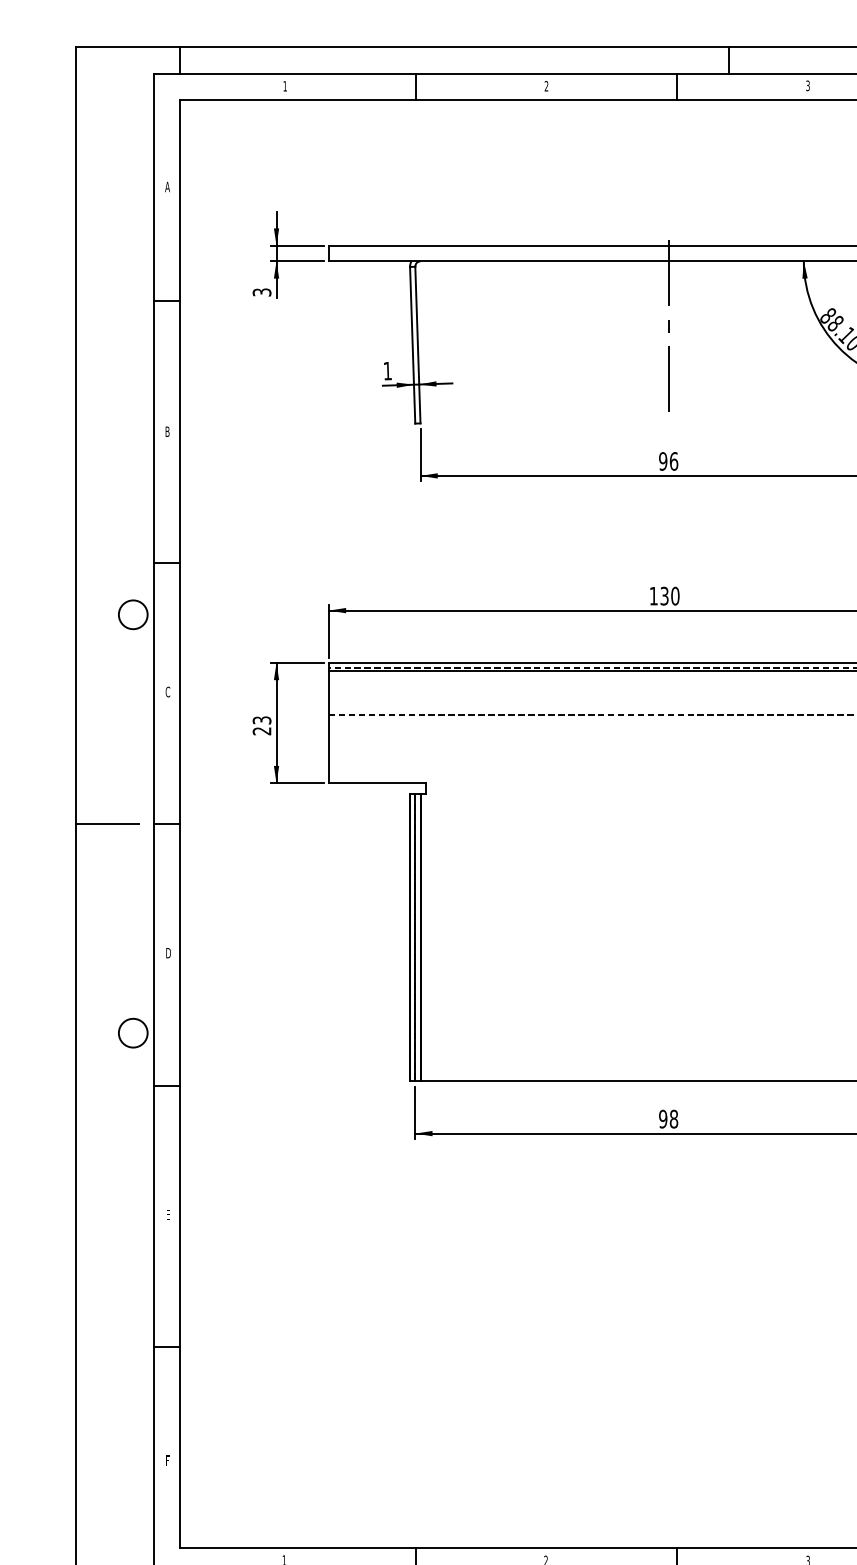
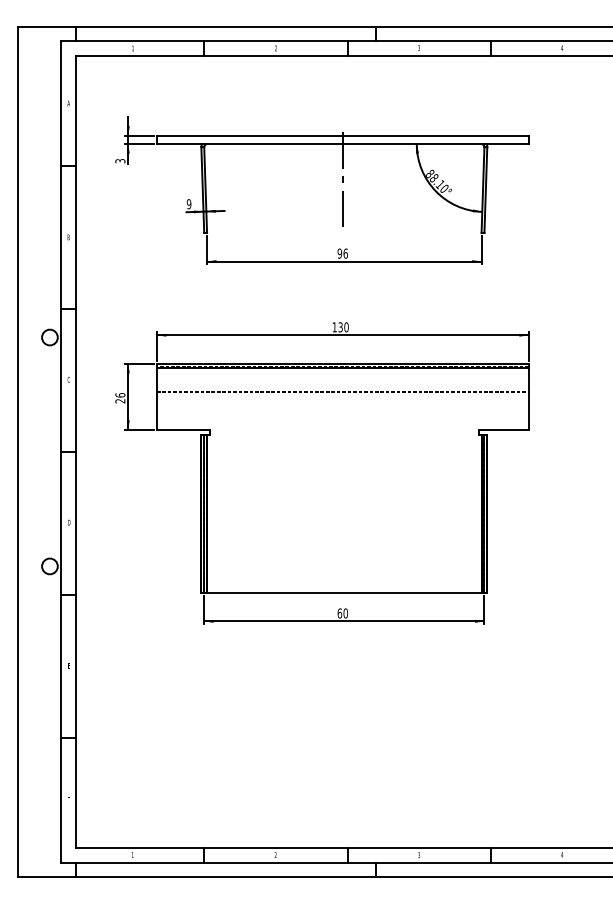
text: (386, 371) -> (188, 204), 1 -> 9
text: (262, 720) -> (120, 395), 23 -> 26
line: (106, 824) -> (35, 452), removed
text: (668, 1119) -> (342, 613), 98 -> 60

